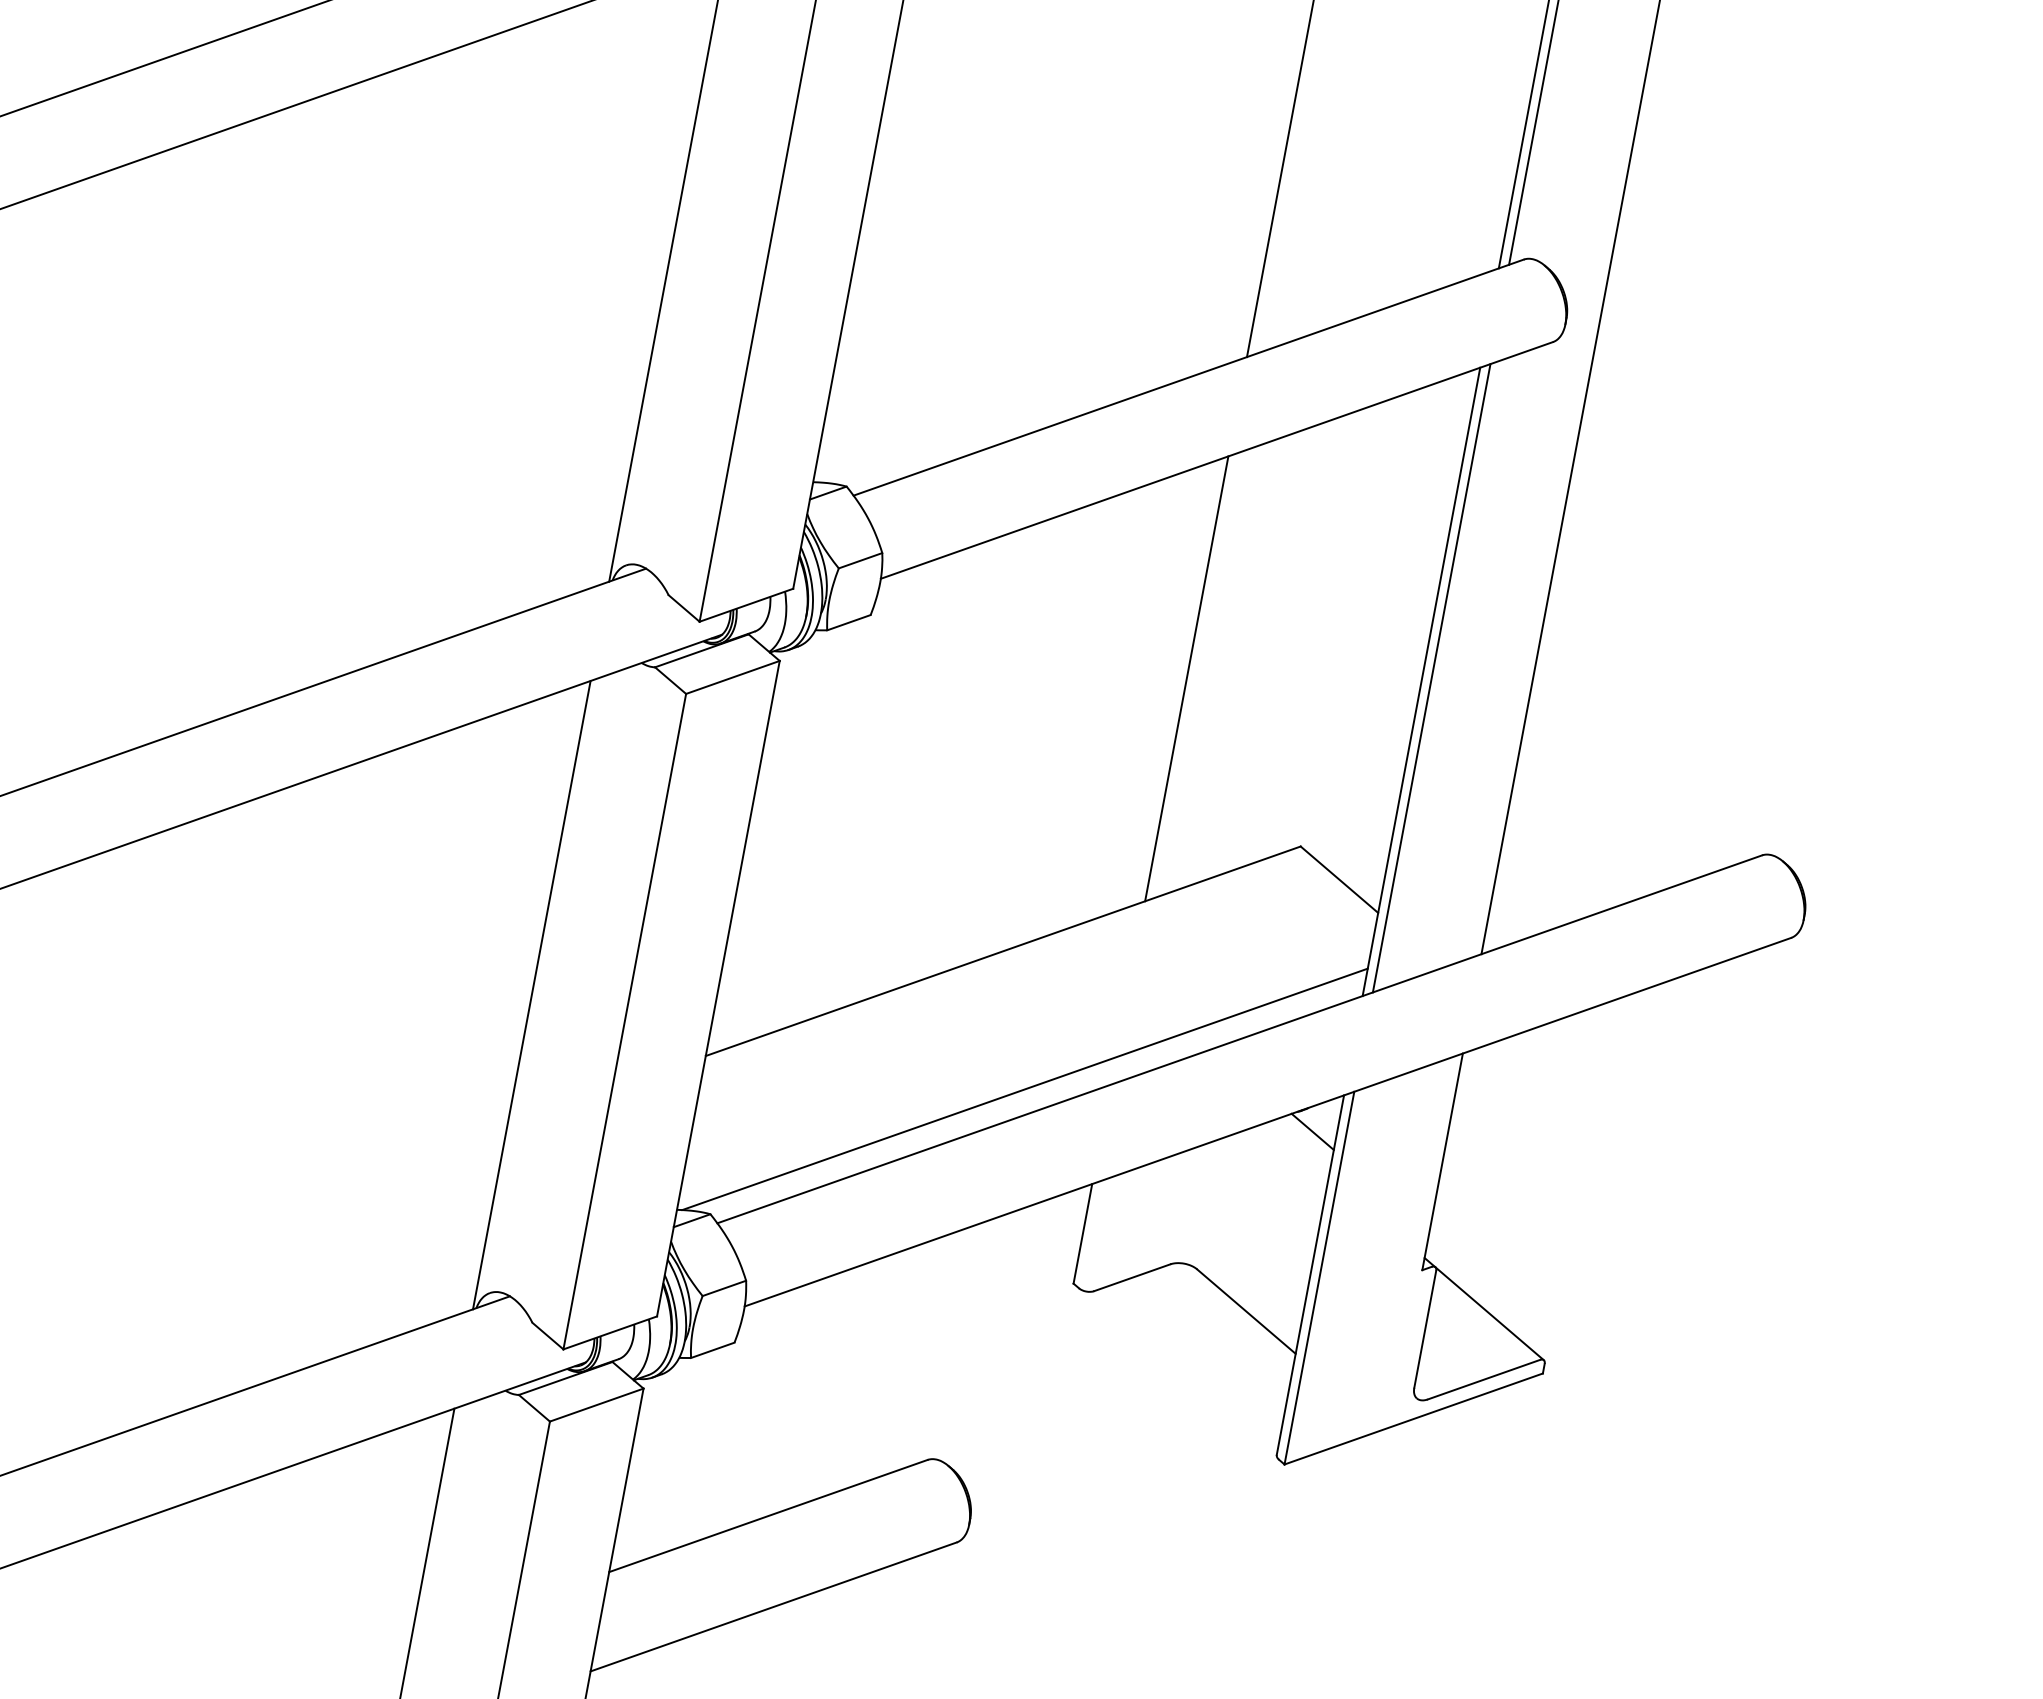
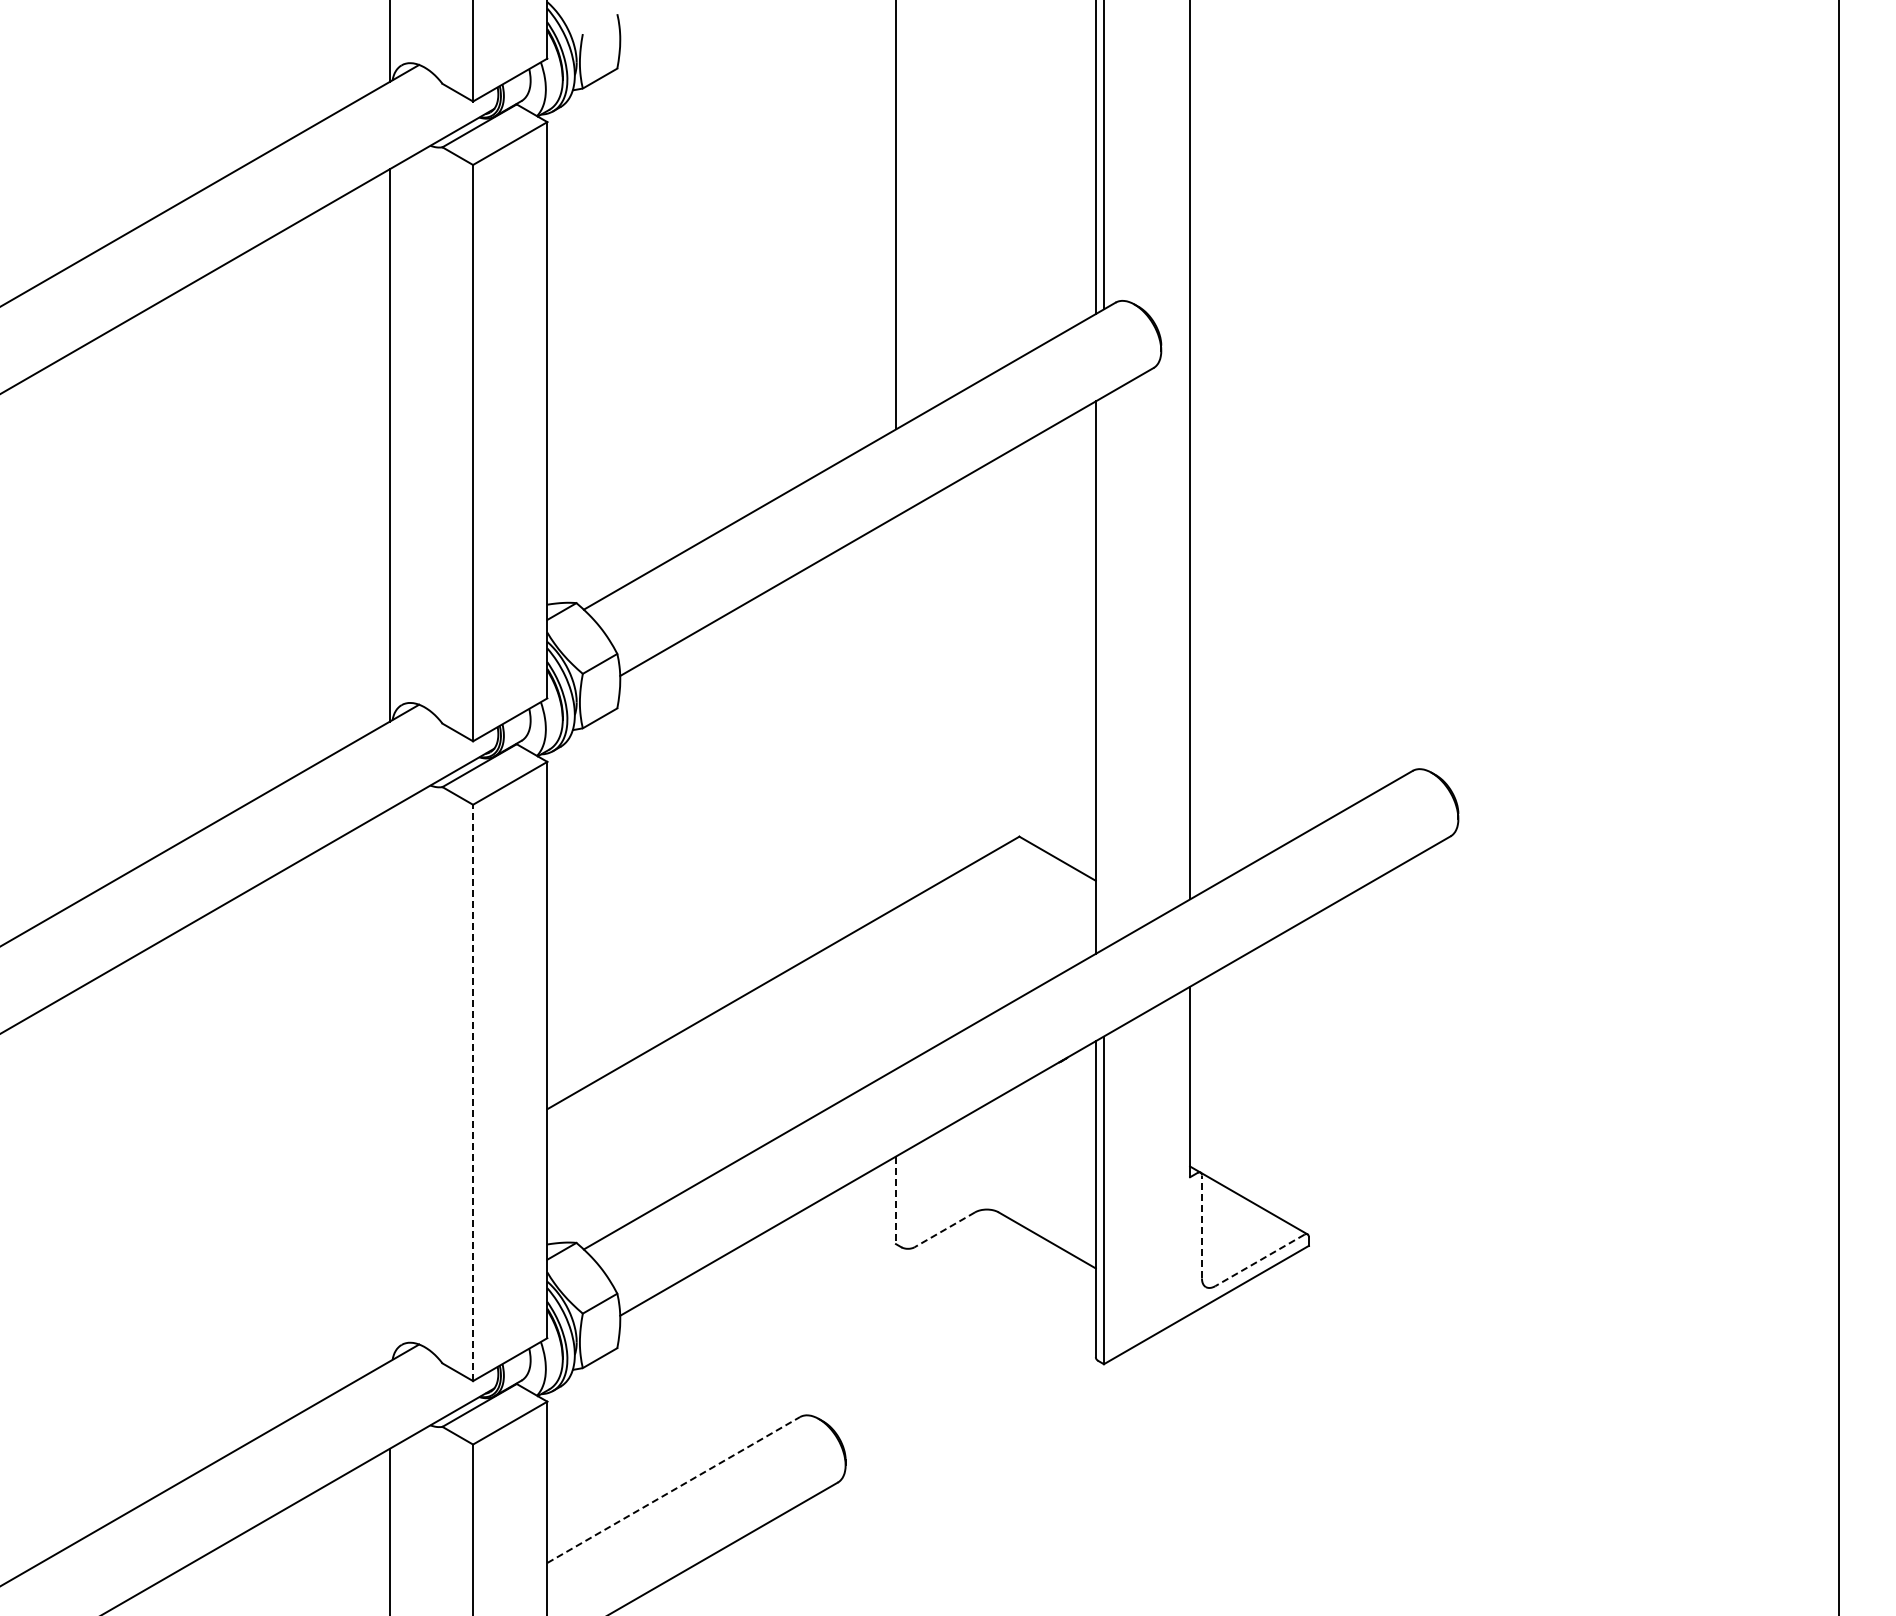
line: (1186, 677) -> (895, 711), removed
line: (1431, 677) -> (1103, 672), removed
line: (531, 994) -> (389, 1084), removed
line: (625, 1021) -> (473, 1092), solid -> dashed
line: (1024, 1088) -> (823, 1086), removed
line: (1312, 1132) -> (1074, 1077), removed
line: (1082, 1233) -> (895, 1200), solid -> dashed
line: (1131, 1277) -> (944, 1229), solid -> dashed
line: (1424, 1328) -> (1201, 1226), solid -> dashed
line: (1483, 1379) -> (1259, 1260), solid -> dashed
line: (768, 1516) -> (673, 1490), solid -> dashed

